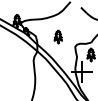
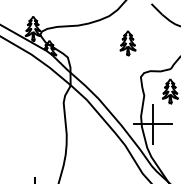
part: (57, 36) -> (126, 42), moved

